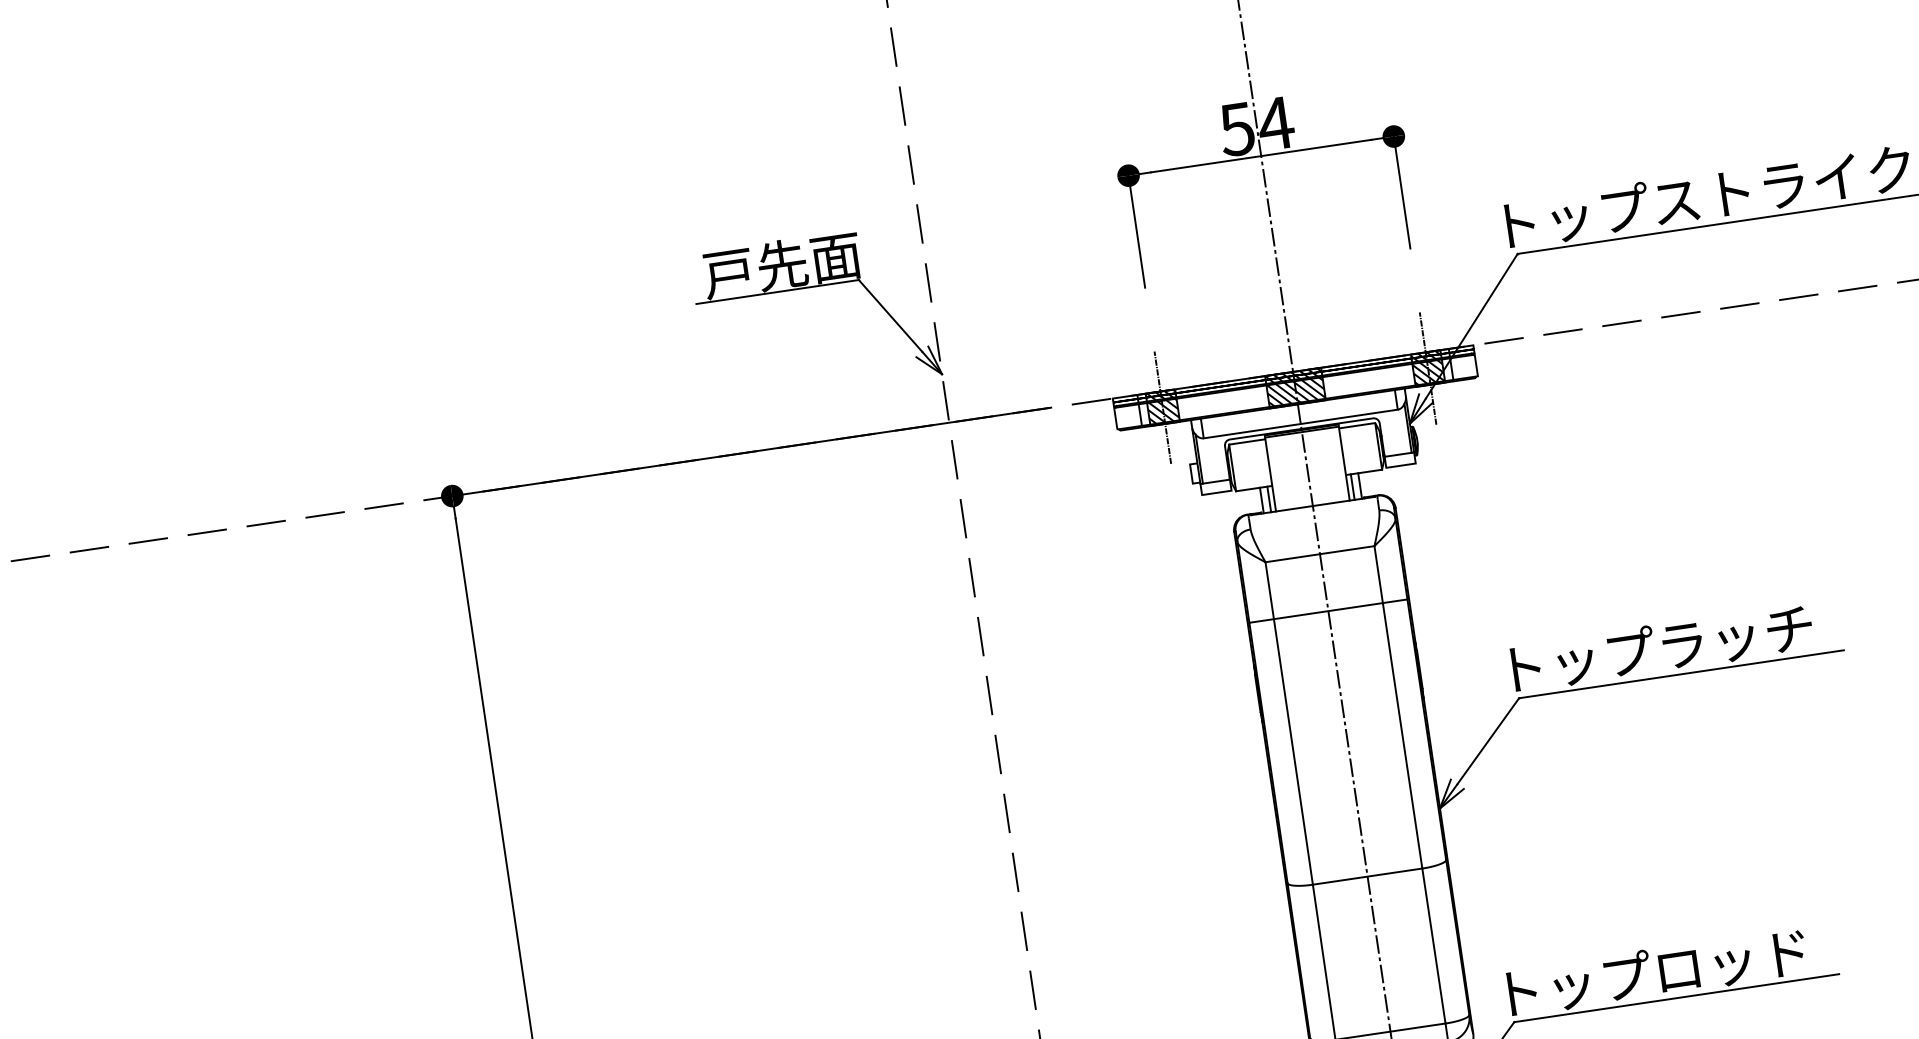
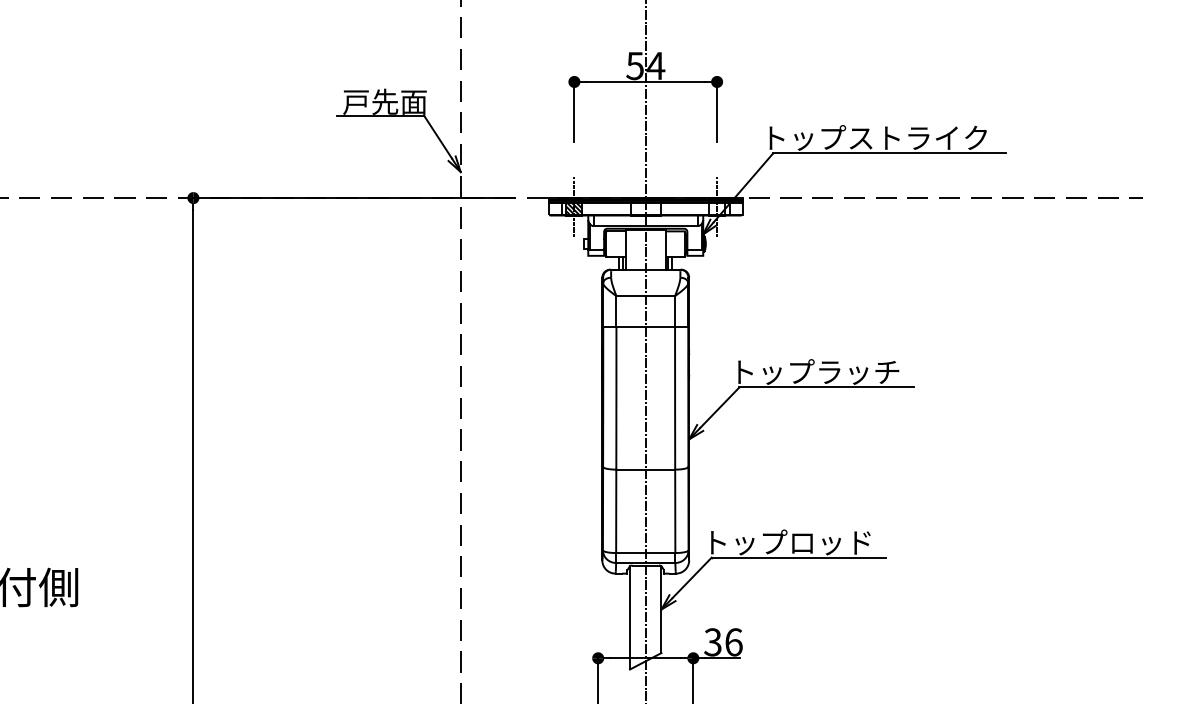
hatch: (1428, 367) -> (717, 206), removed
hatch: (1294, 387) -> (645, 206), removed

